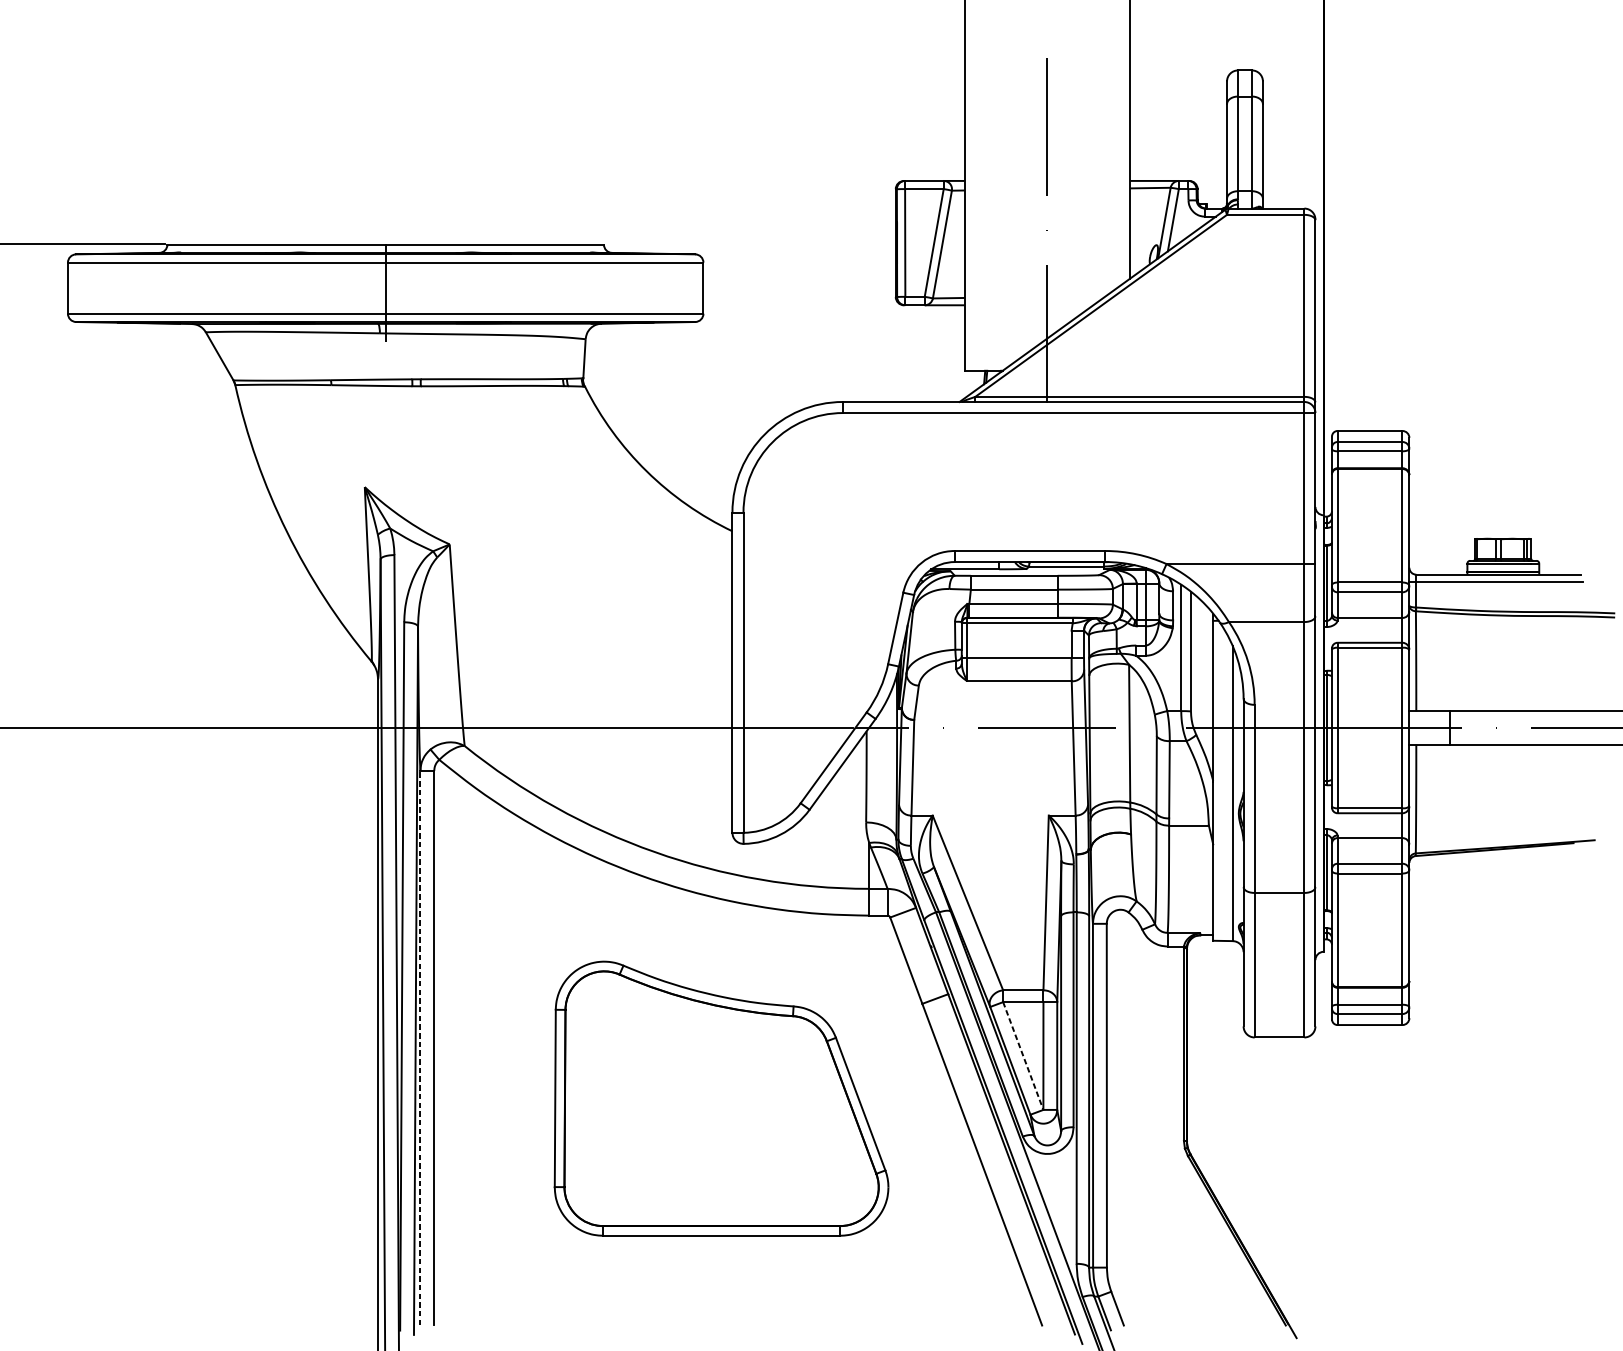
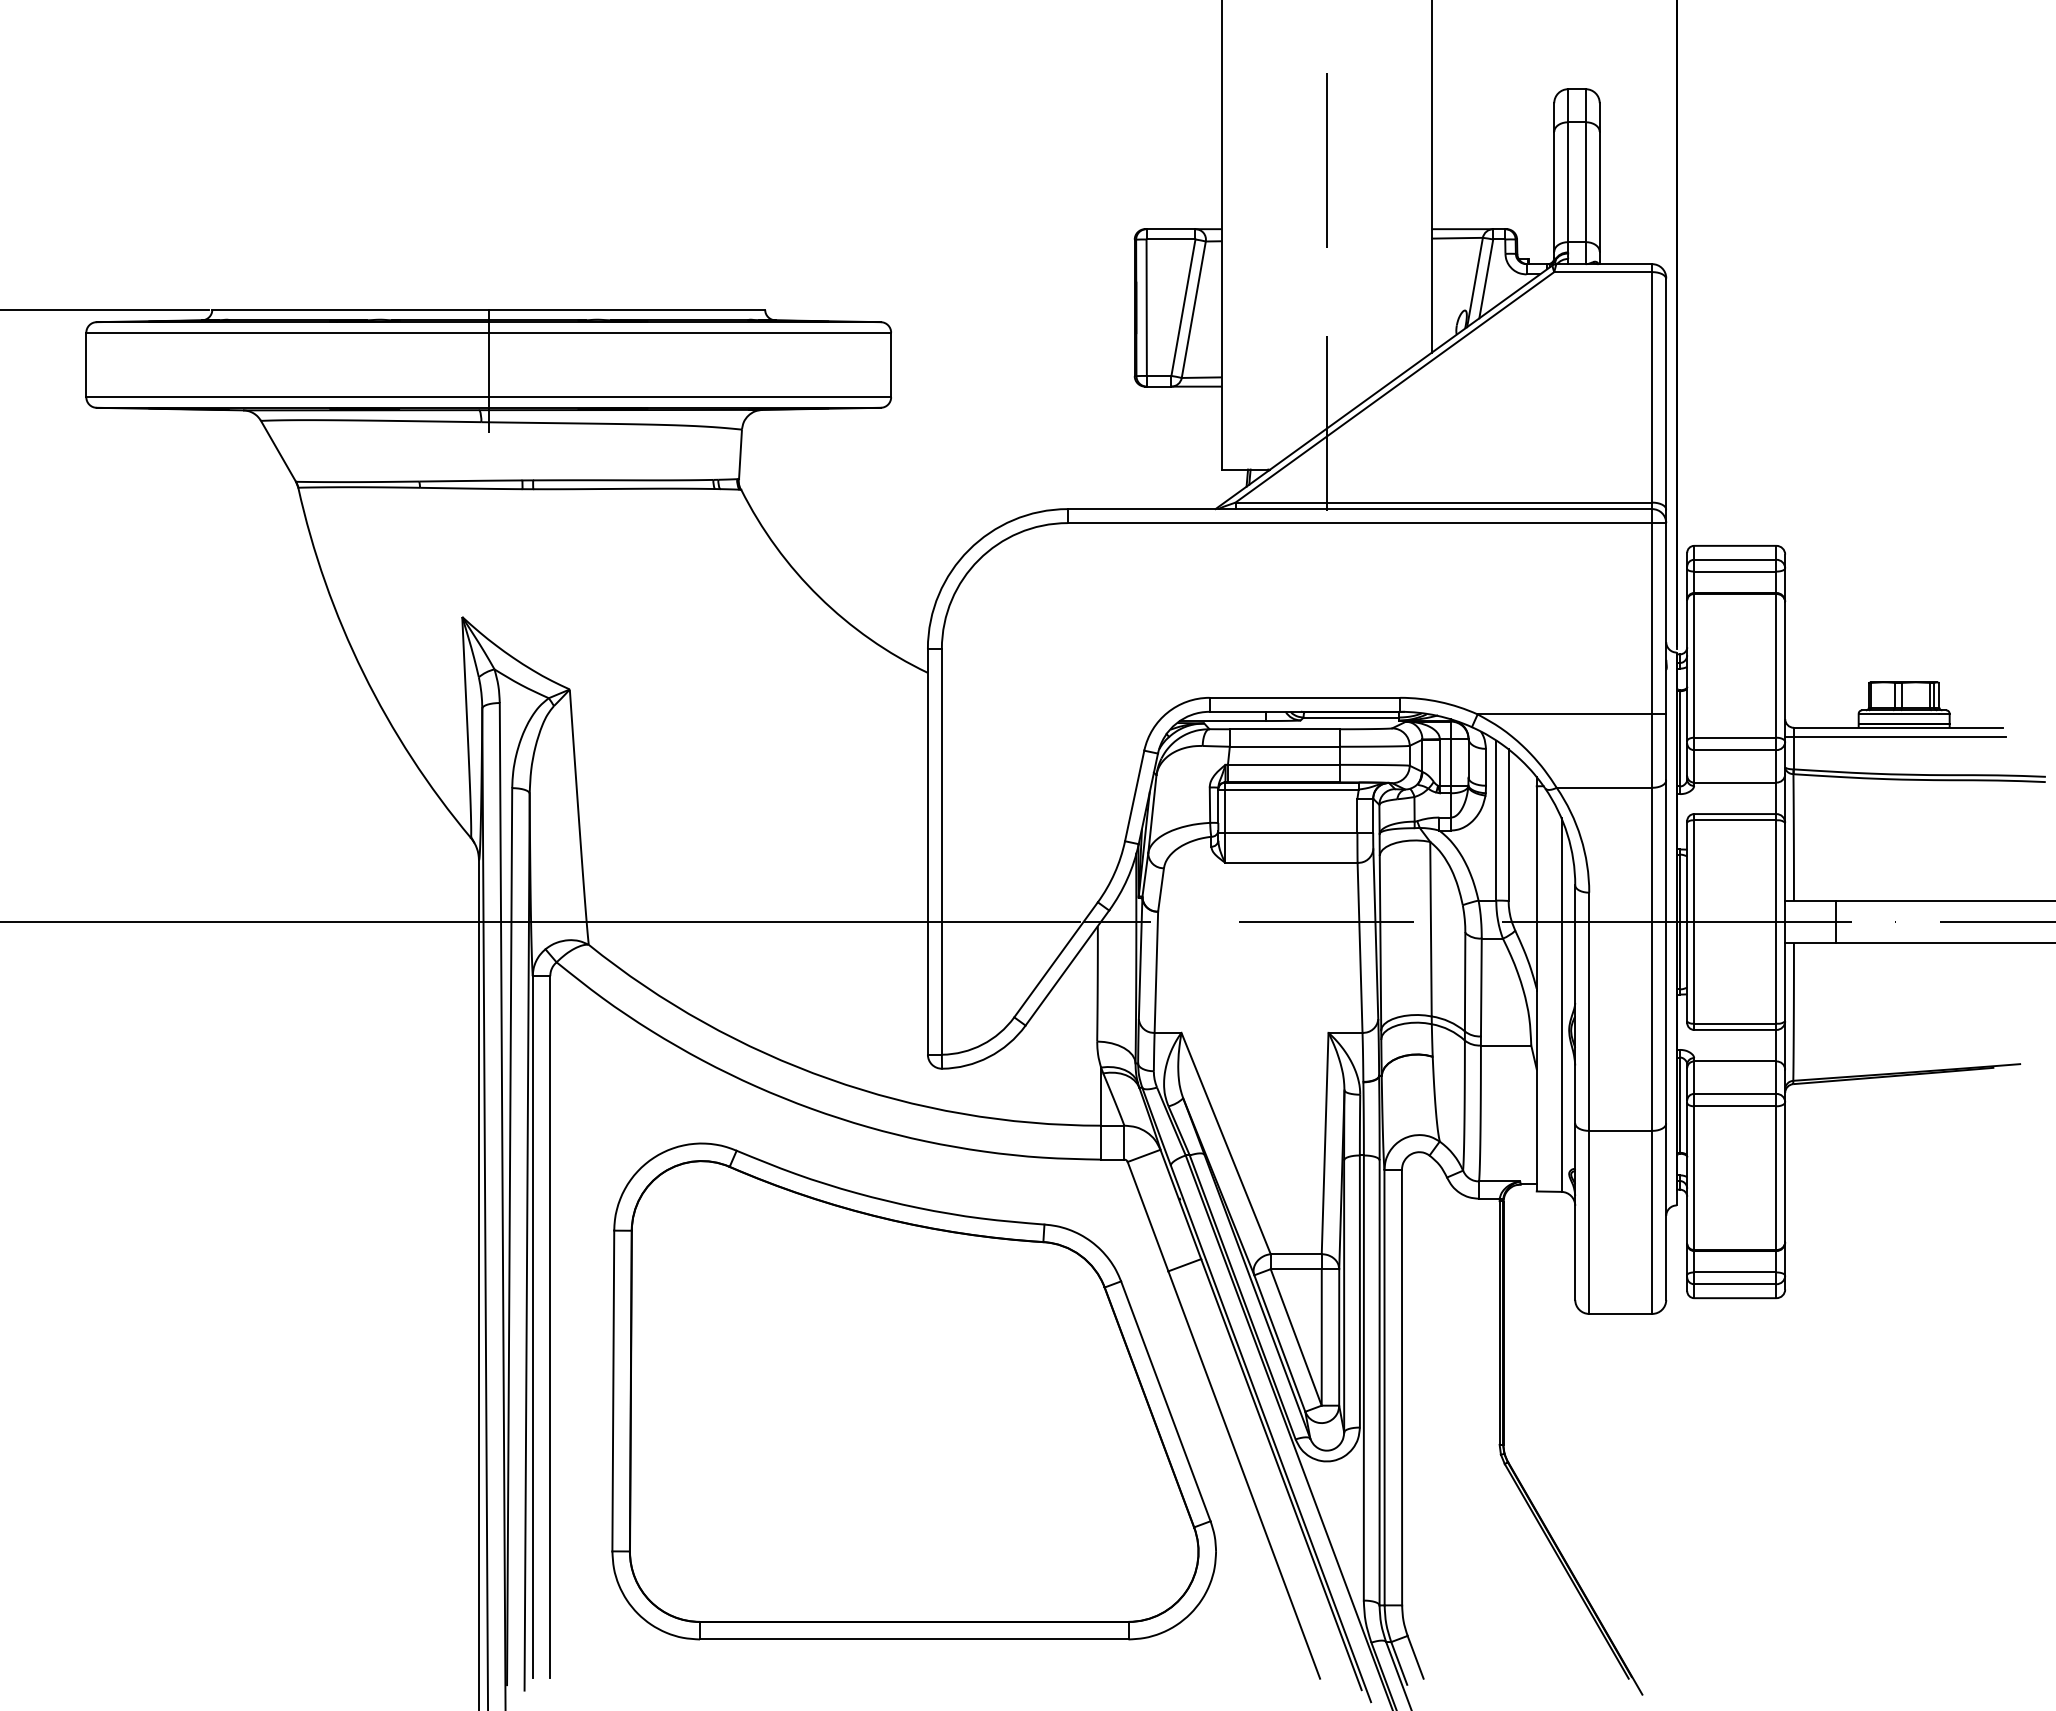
line: (420, 1047) -> (532, 1326), dashed -> solid
line: (1023, 1056) -> (1296, 1337), dashed -> solid
part: (721, 1098) -> (913, 1391), size x1.43

